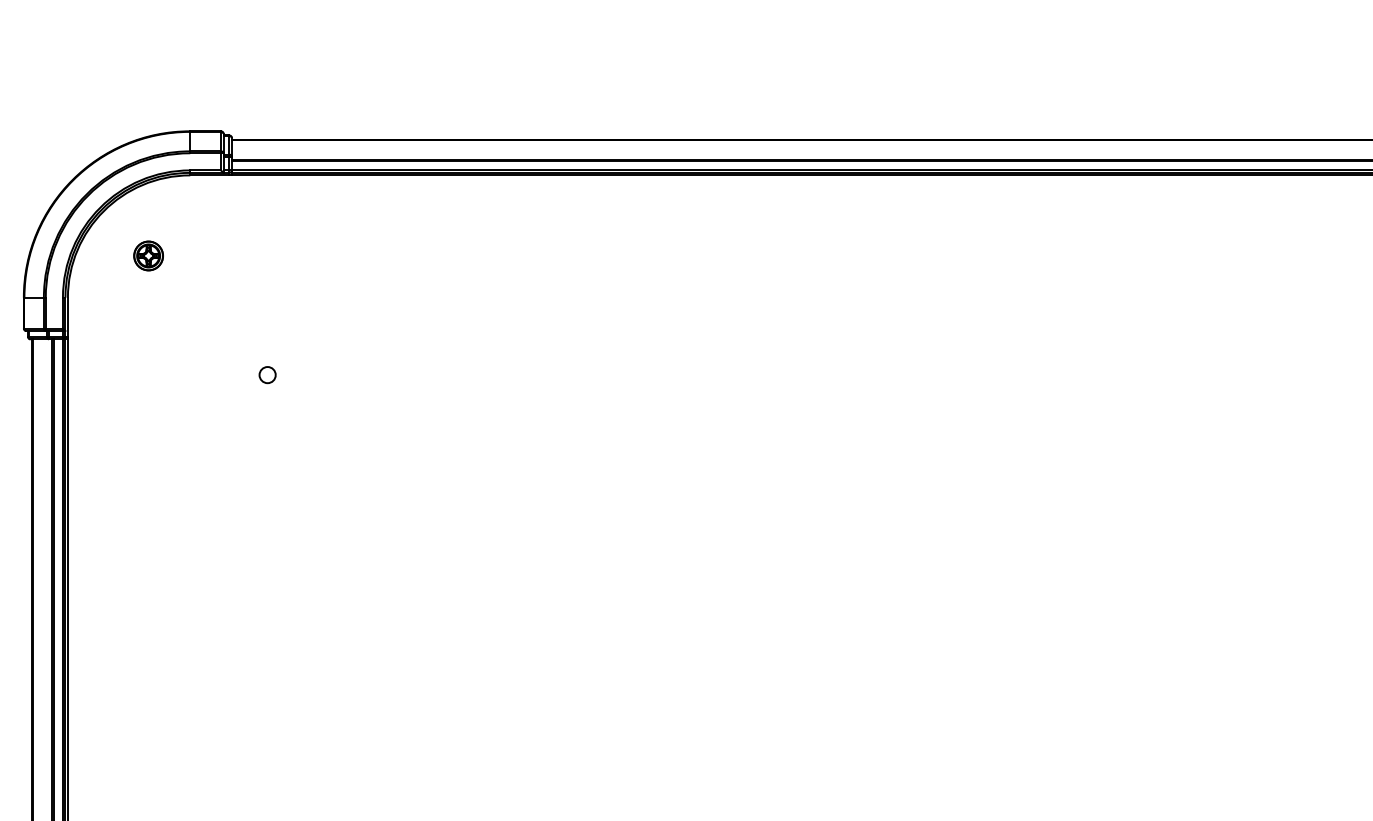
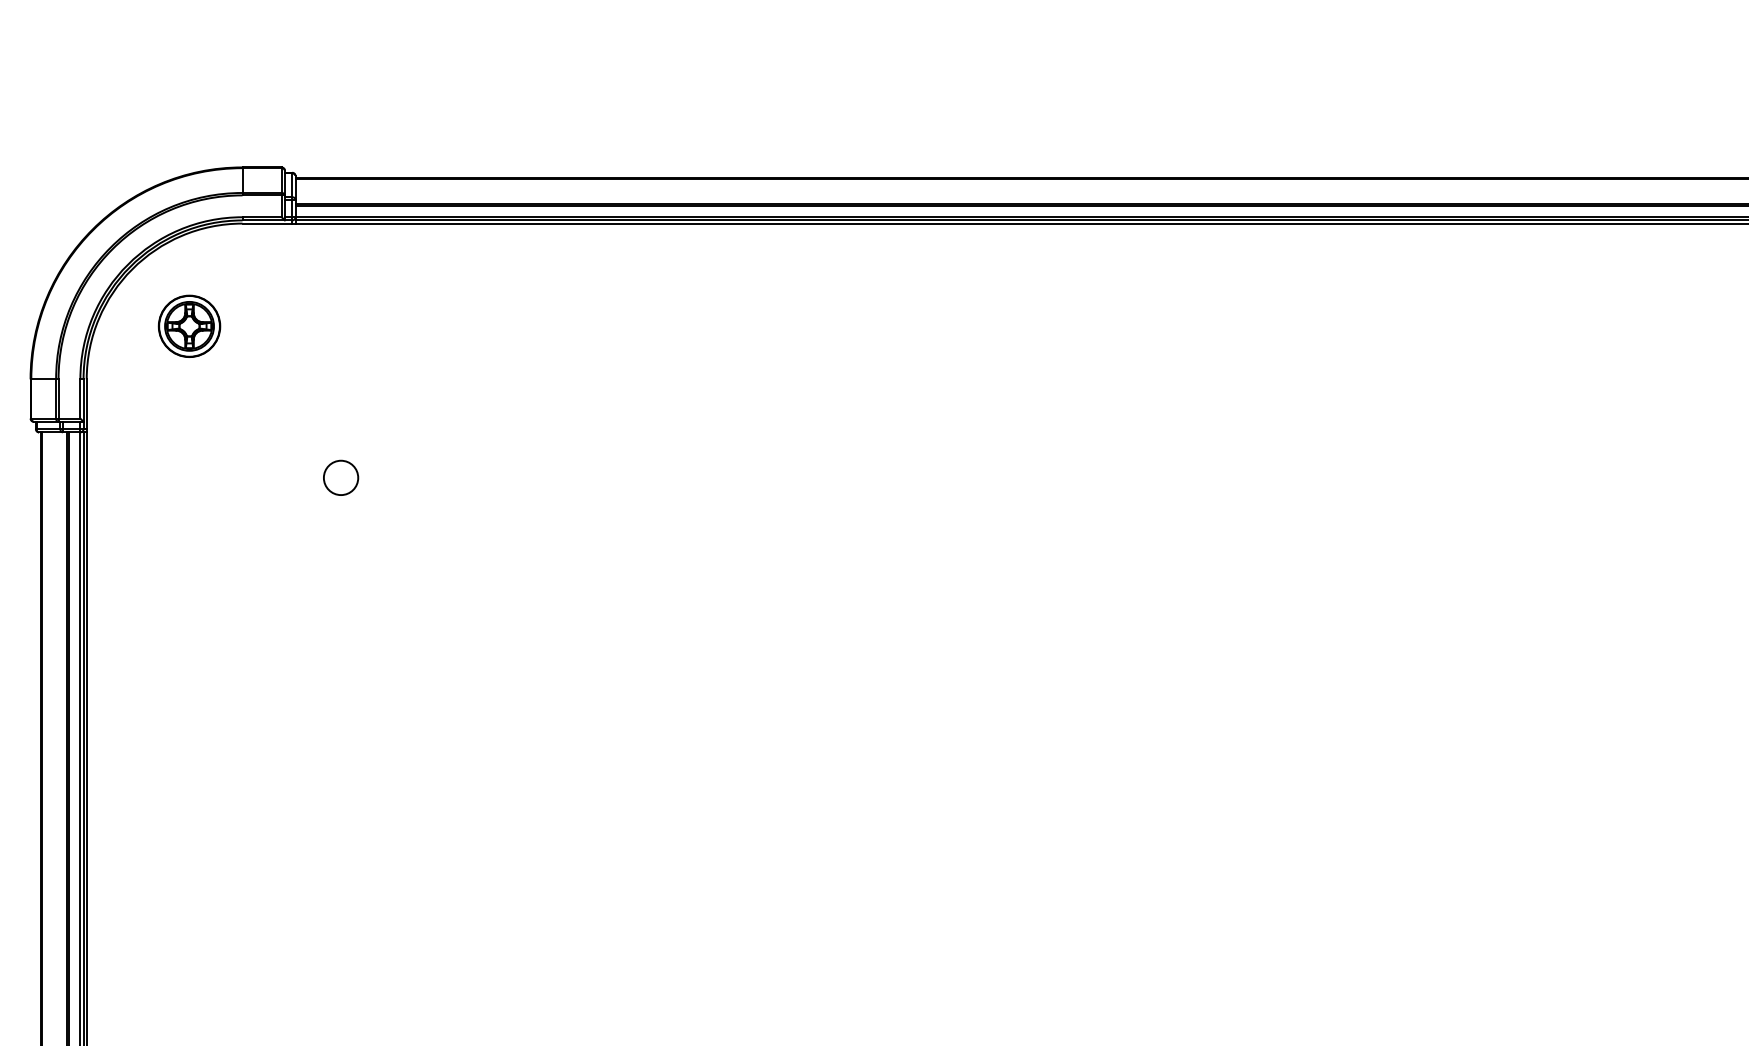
part: (148, 255) -> (189, 325), size x1.67
circle: (267, 374) -> (340, 477), size x1.67

